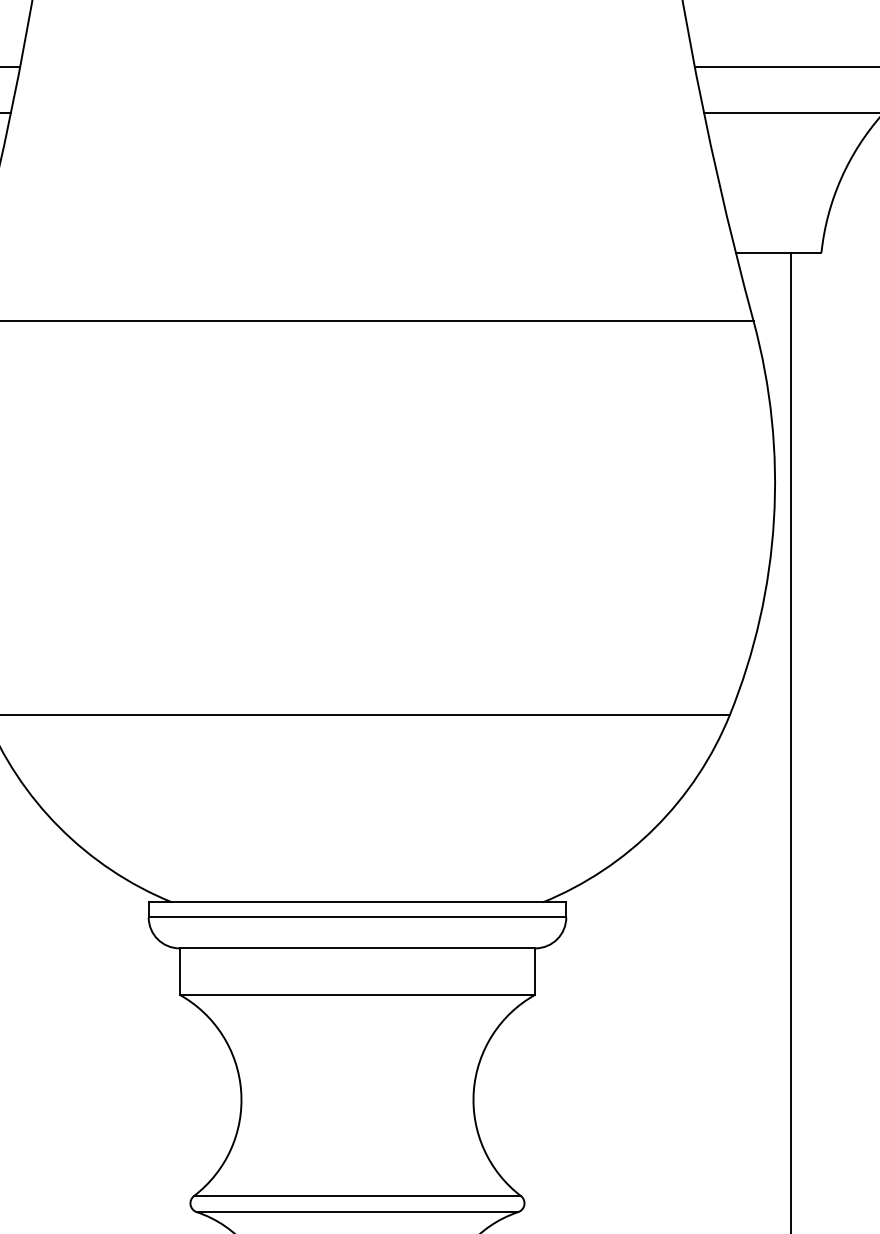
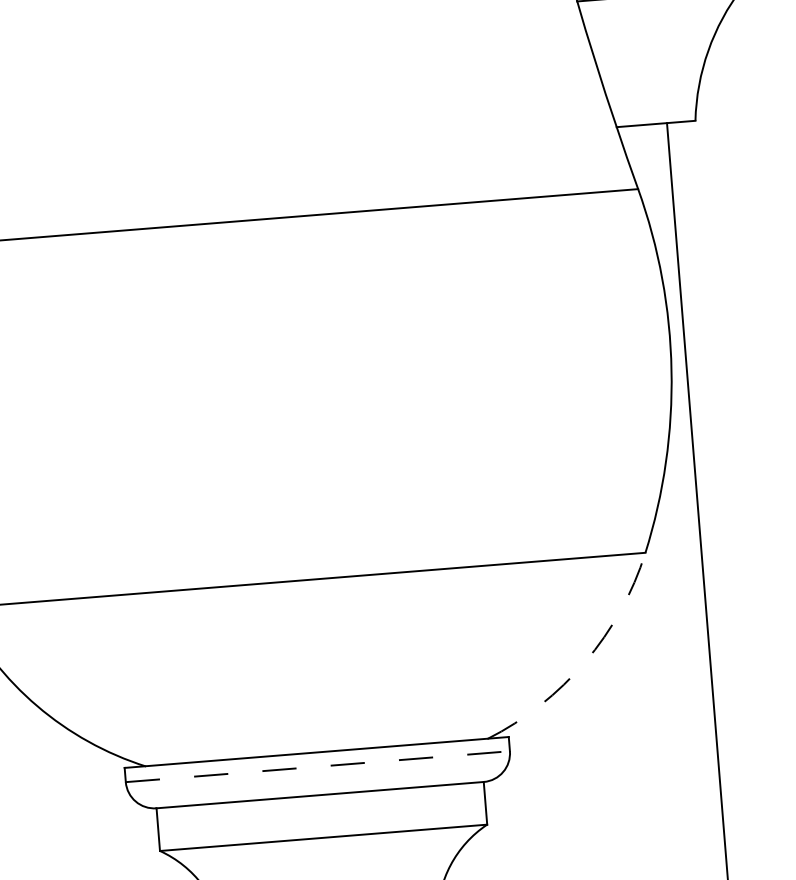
arc: (655, 827) -> (585, 661), solid -> dashed
line: (357, 917) -> (317, 766), solid -> dashed

